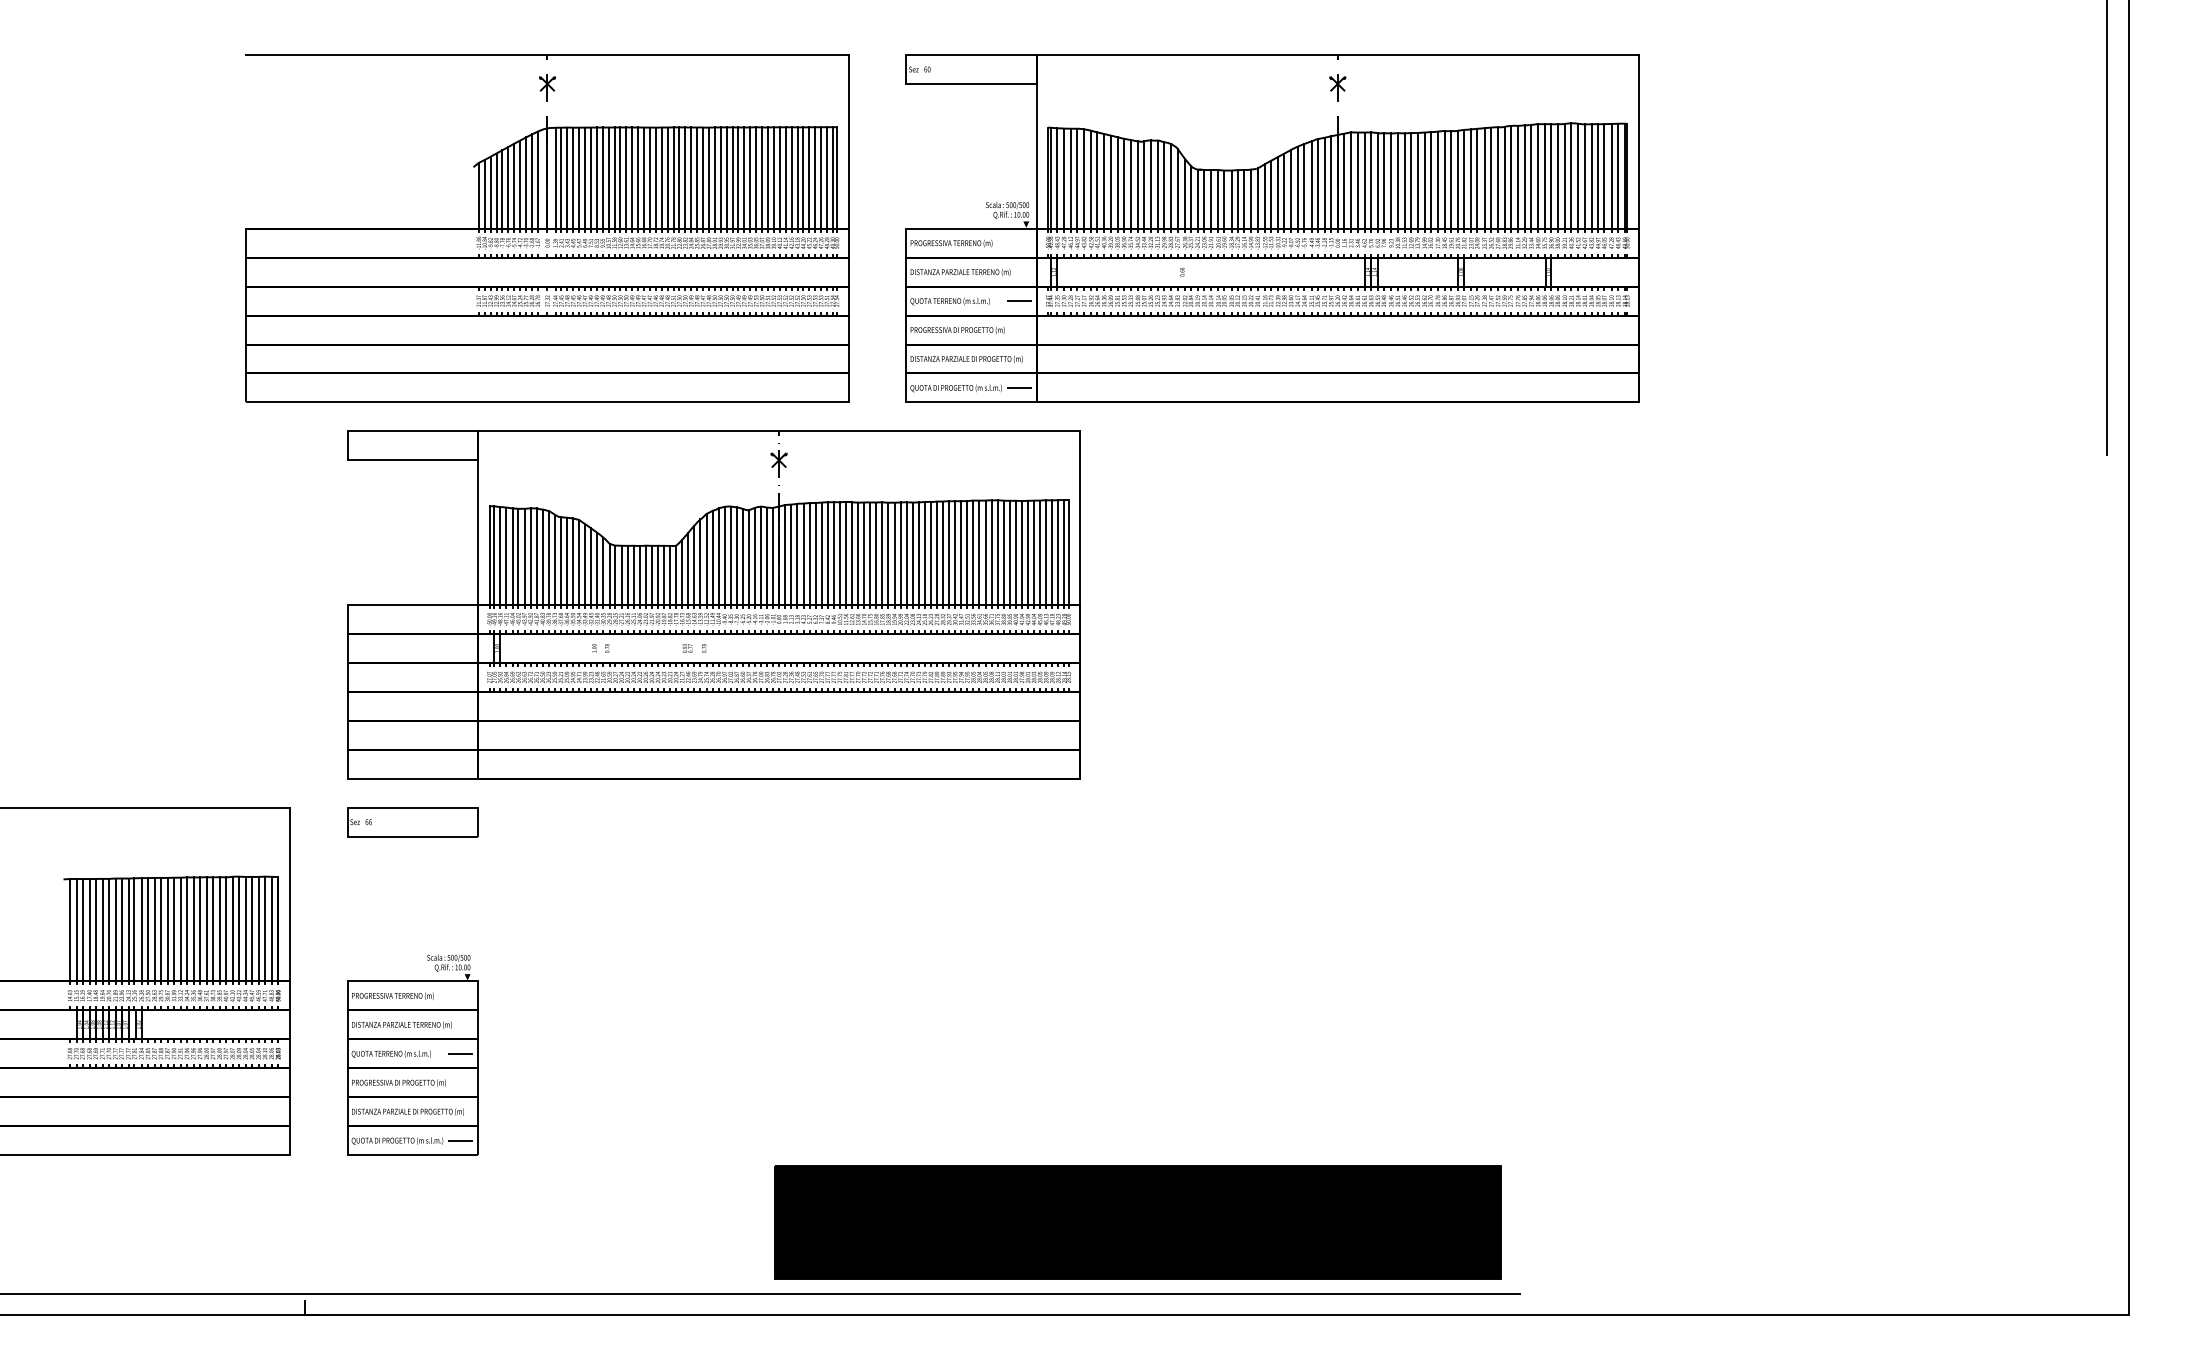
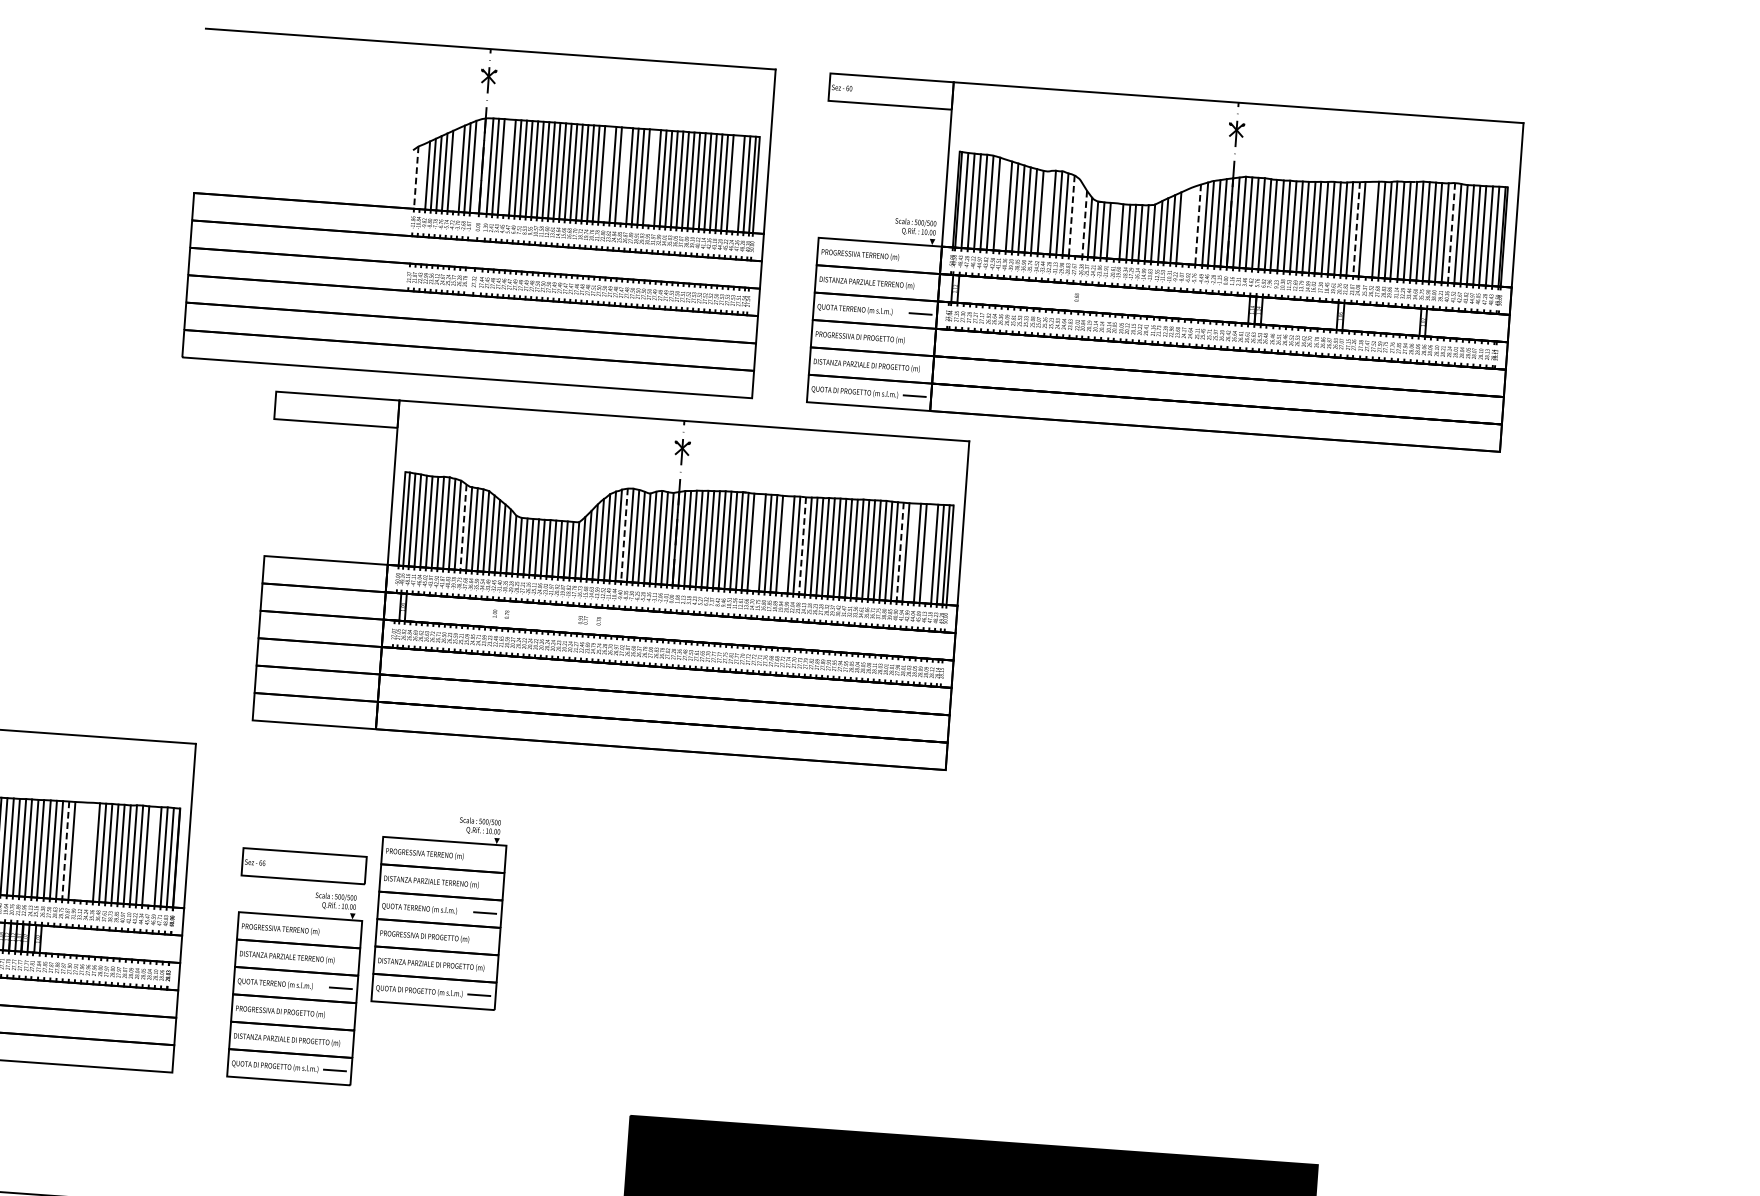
line: (1571, 176) -> (1451, 233), solid -> dashed
line: (573, 177) -> (507, 166), removed
line: (679, 177) -> (607, 173), removed
line: (697, 177) -> (624, 175), removed
line: (726, 177) -> (651, 177), removed
line: (815, 177) -> (736, 183), removed
line: (1484, 178) -> (1369, 229), removed
line: (1471, 179) -> (1356, 229), solid -> dashed
line: (1097, 180) -> (1002, 205), removed
line: (520, 184) -> (456, 169), removed
line: (1144, 184) -> (1046, 212), removed
line: (1170, 186) -> (1071, 215), solid -> dashed
line: (1304, 186) -> (1198, 224), solid -> dashed
line: (1297, 187) -> (1191, 225), removed
line: (1177, 188) -> (1077, 218), removed
line: (1291, 188) -> (1185, 225), removed
line: (1185, 193) -> (1085, 223), solid -> dashed
line: (484, 194) -> (421, 176), removed
line: (478, 195) -> (415, 177), solid -> dashed
line: (1218, 199) -> (1115, 231), removed
line: (1027, 552) -> (911, 552), removed
line: (1046, 552) -> (929, 553), removed
line: (864, 553) -> (756, 542), removed
line: (894, 553) -> (785, 544), removed
line: (1015, 553) -> (899, 552), solid -> dashed
line: (912, 554) -> (802, 546), solid -> dashed
line: (724, 556) -> (624, 535), solid -> dashed
line: (554, 560) -> (463, 527), solid -> dashed
part: (412, 822) -> (303, 866), moved
line: (252, 928) -> (152, 855), removed
line: (161, 929) -> (66, 850), solid -> dashed
line: (174, 929) -> (78, 851), removed
line: (180, 929) -> (84, 851), removed
line: (187, 929) -> (90, 852), removed
part: (558, 964) -> (439, 910), added

